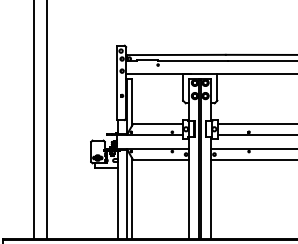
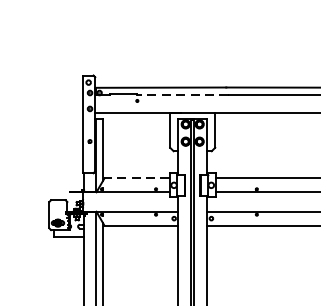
line: (192, 60) -> (182, 94), solid -> dashed
line: (157, 124) -> (136, 179), solid -> dashed

